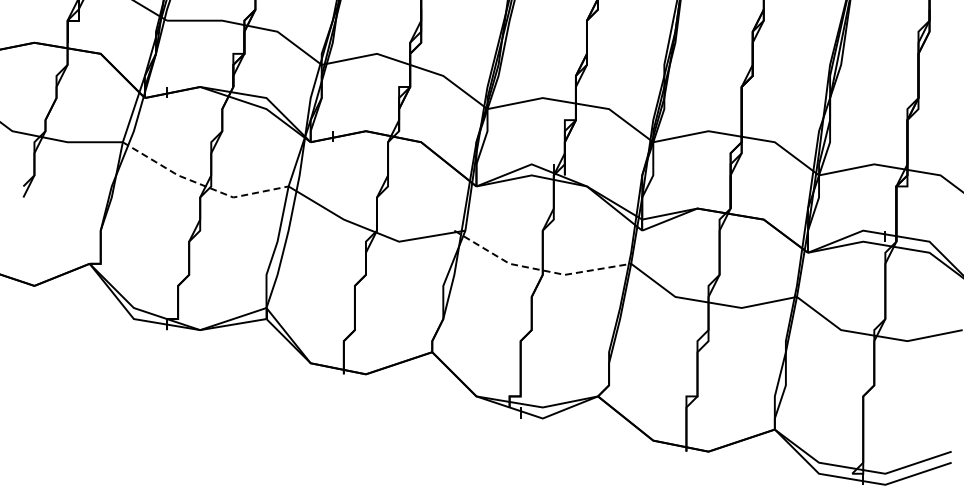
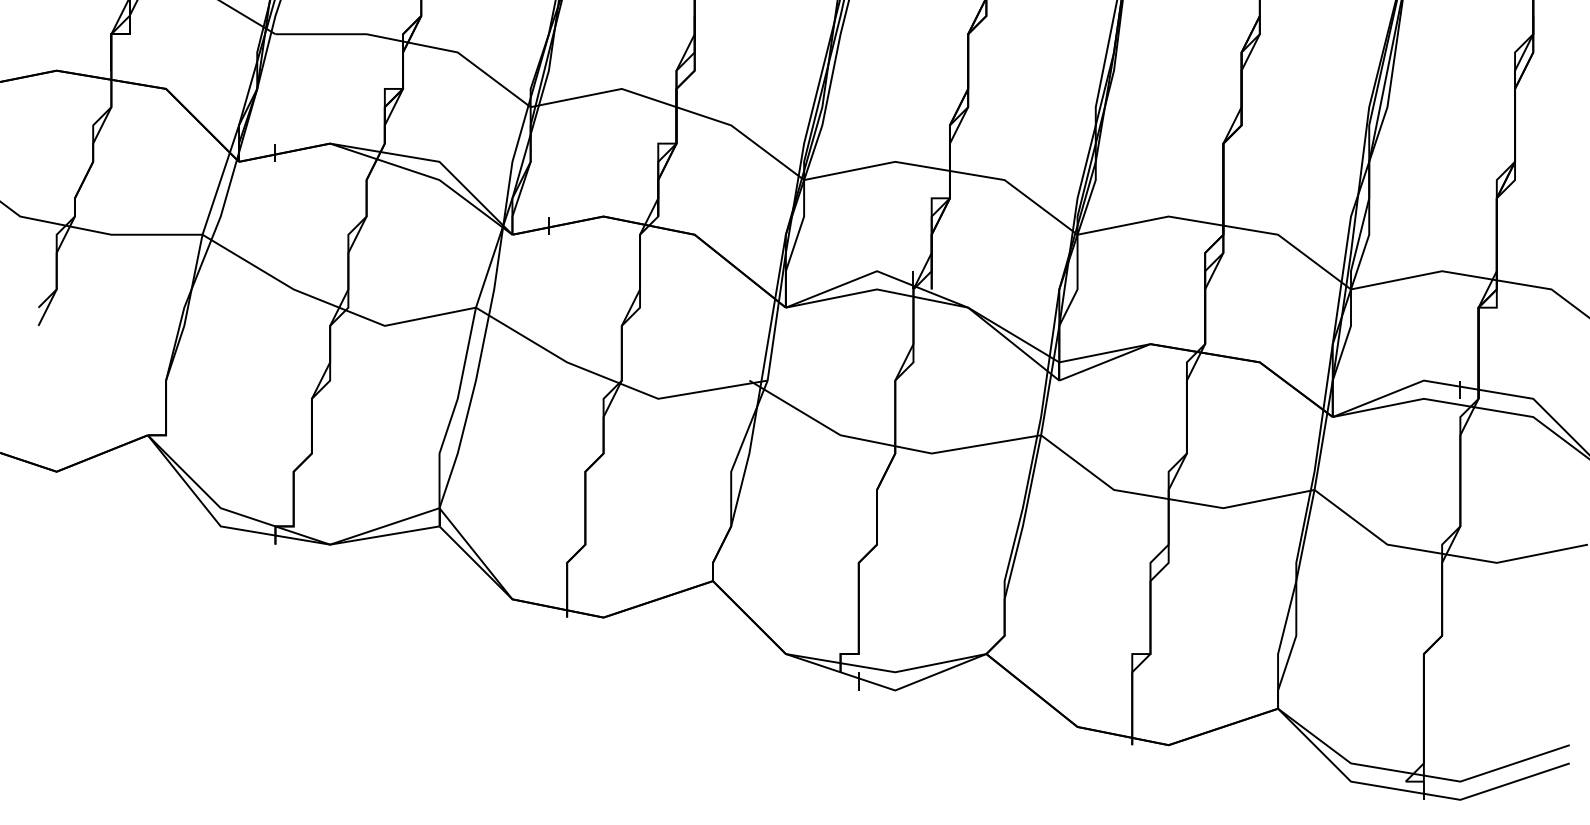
line: (202, 184) -> (333, 304), dashed -> solid
line: (538, 269) -> (888, 444), dashed -> solid

